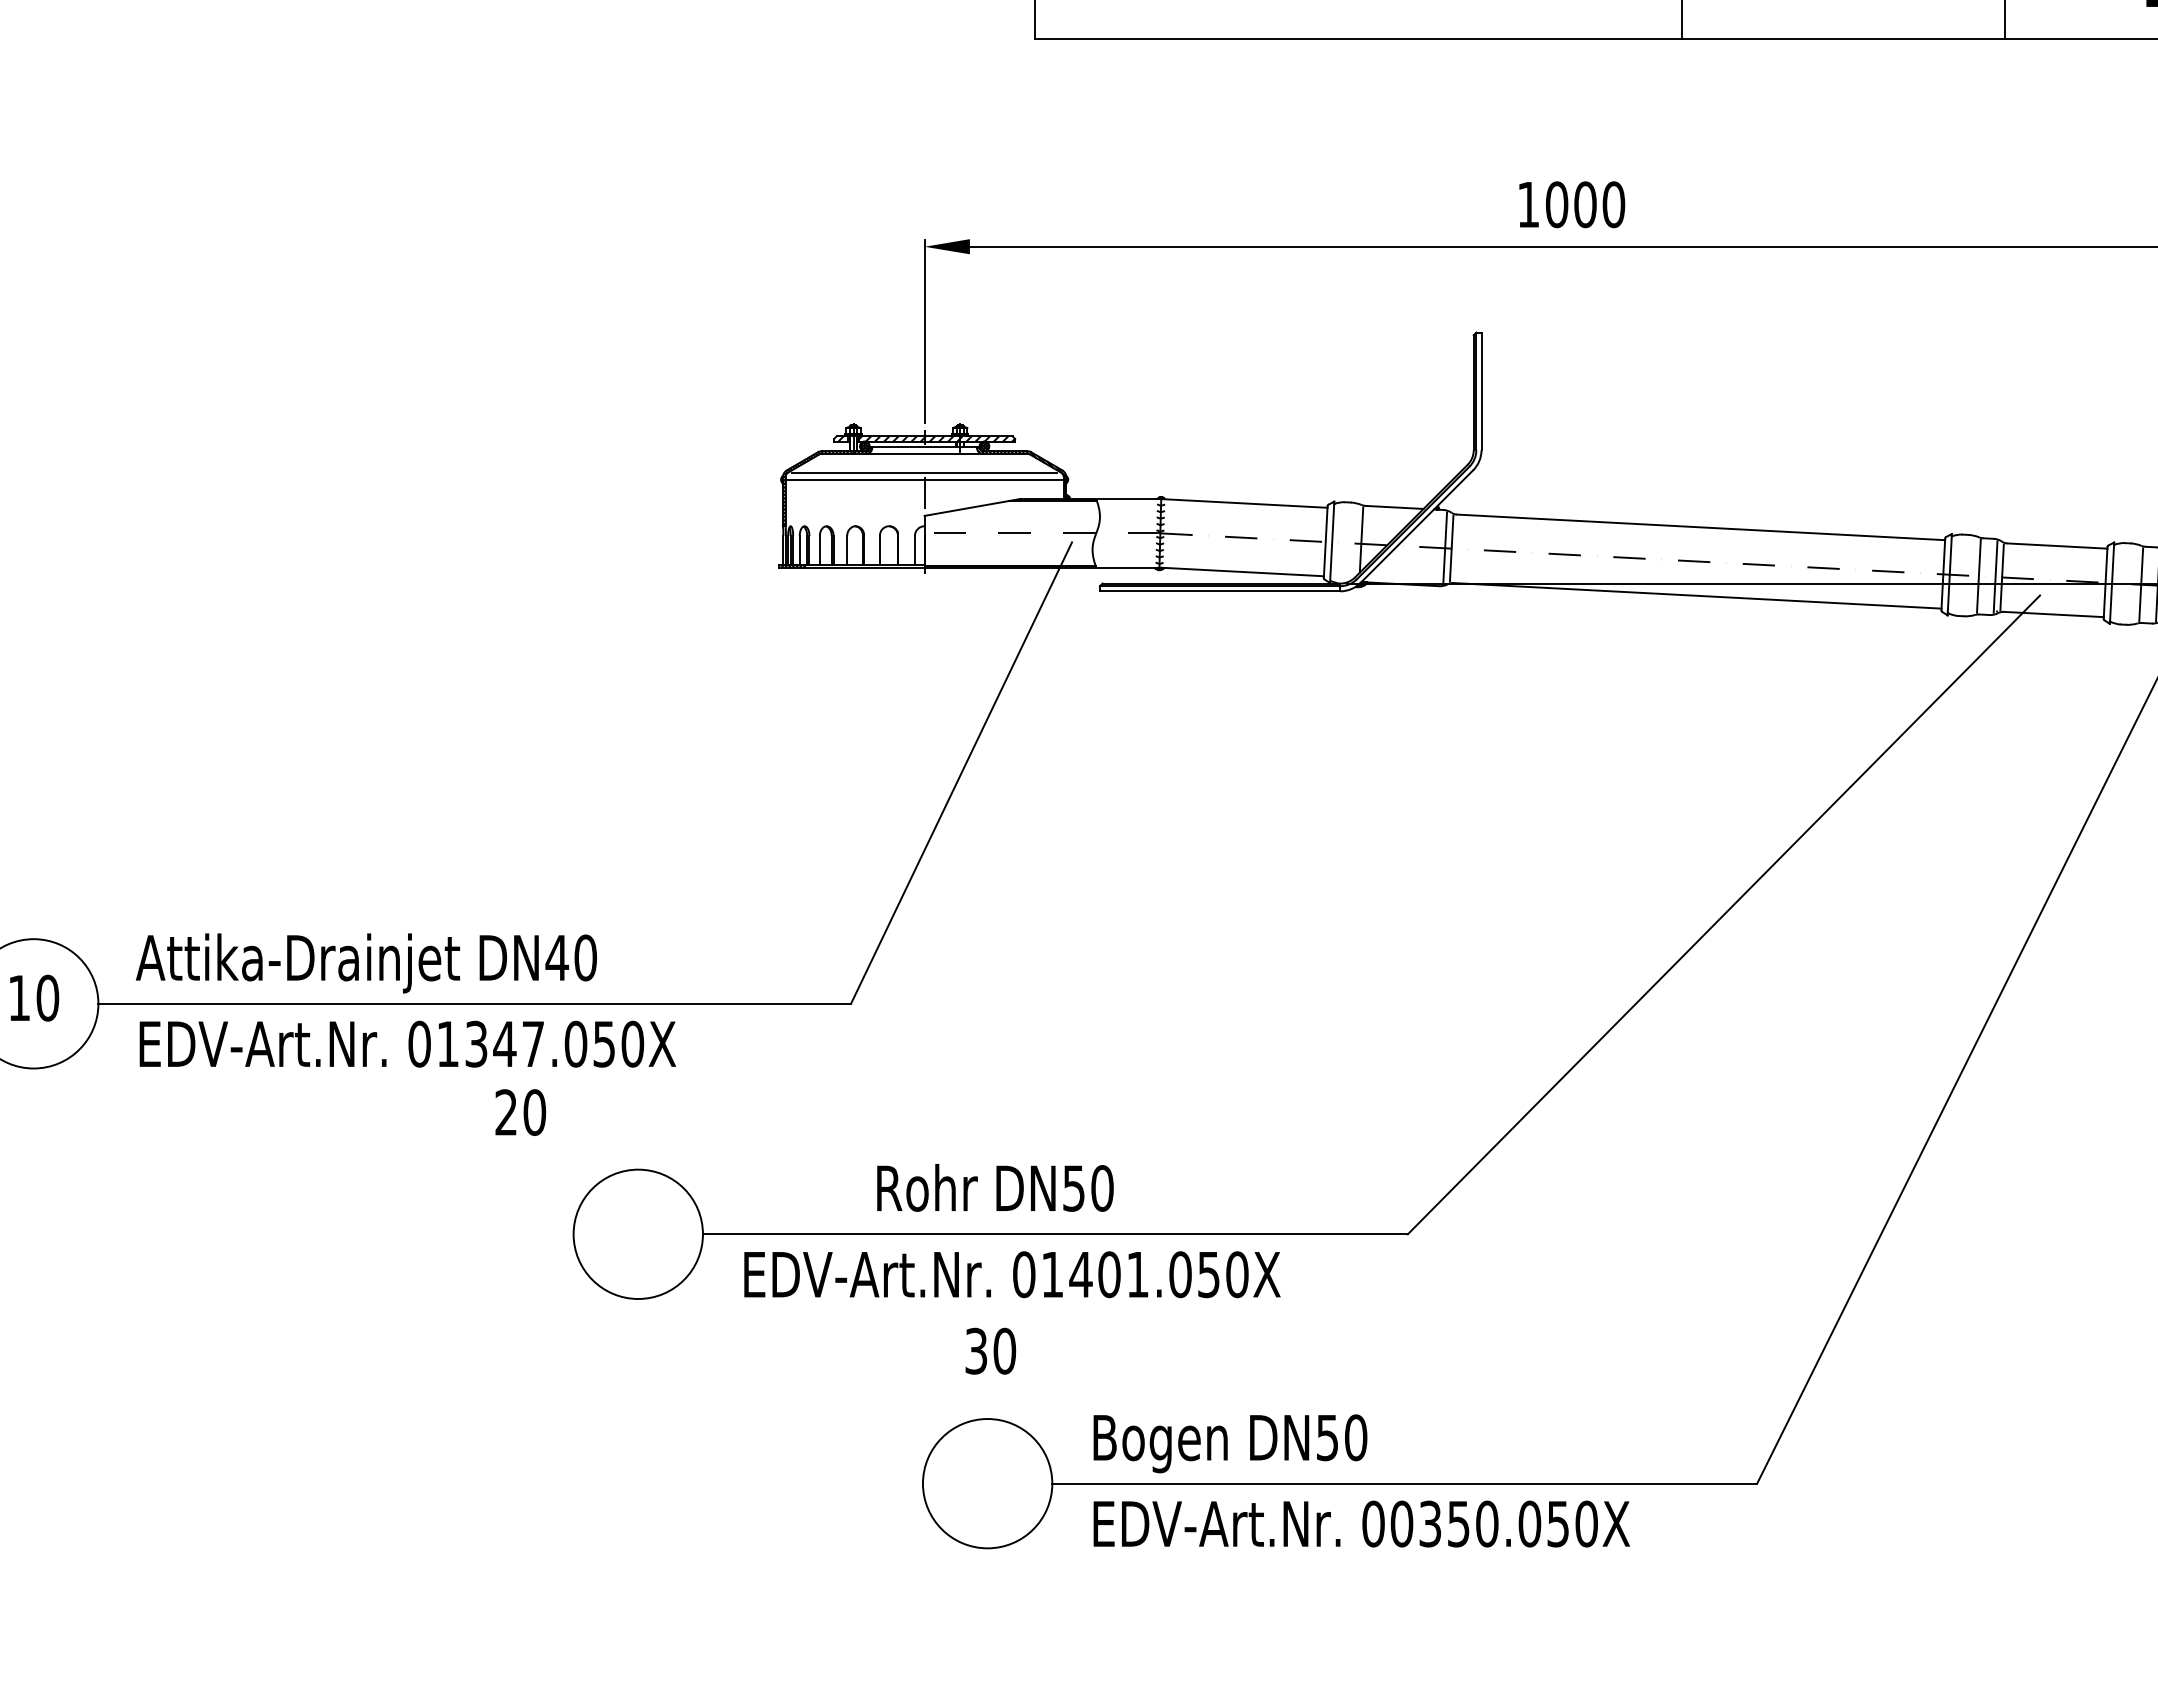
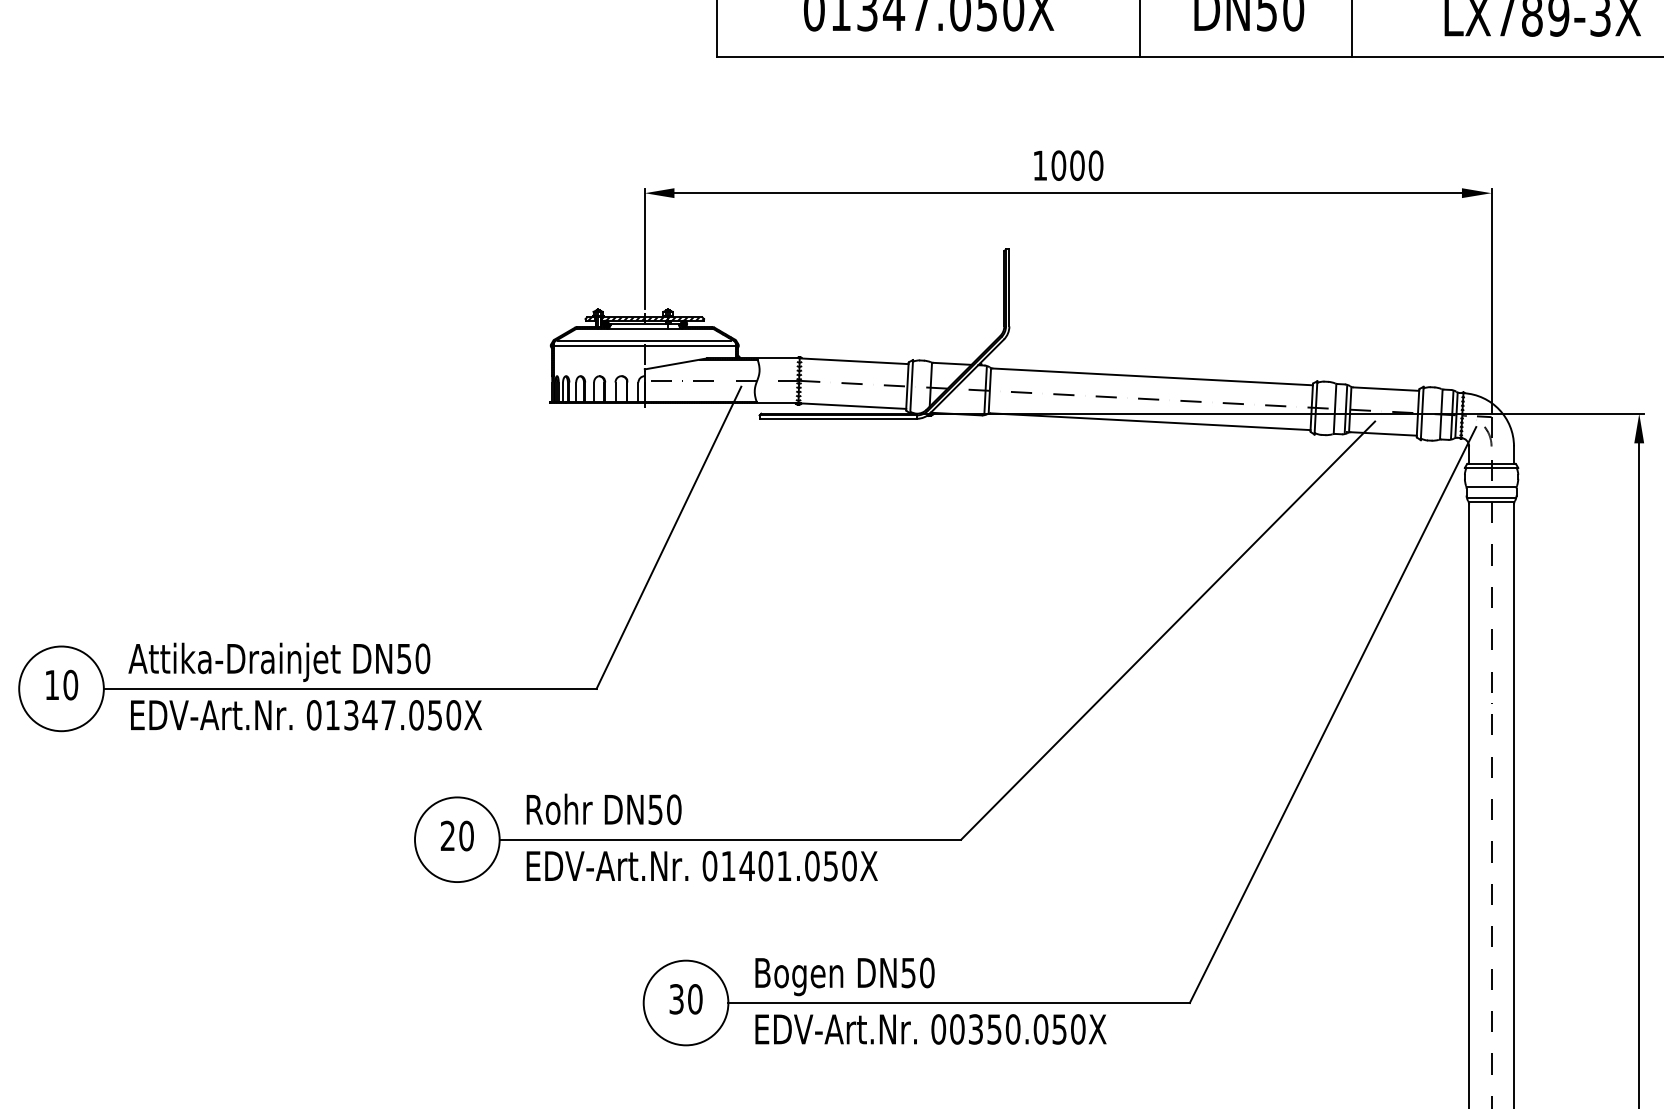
text: (556, 958) -> (403, 659), DN40 -> DN50
text: (519, 1111) -> (456, 835), moved
text: (994, 1186) -> (603, 808), moved
text: (989, 1351) -> (685, 999), moved

